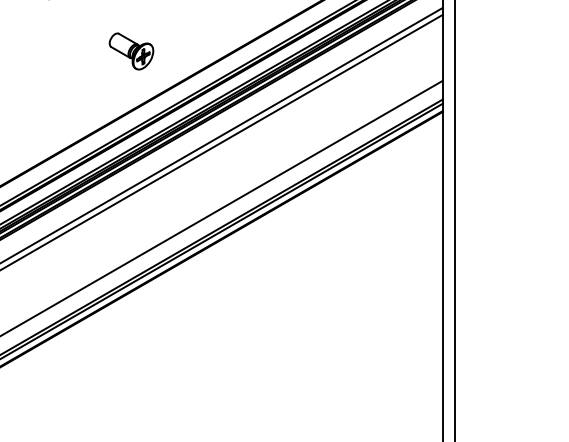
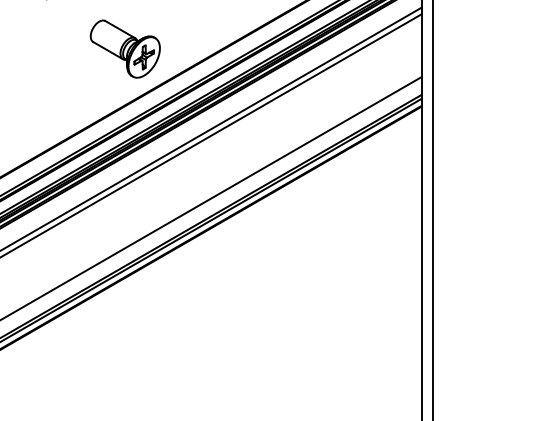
part: (131, 51) -> (125, 49), size x1.67

